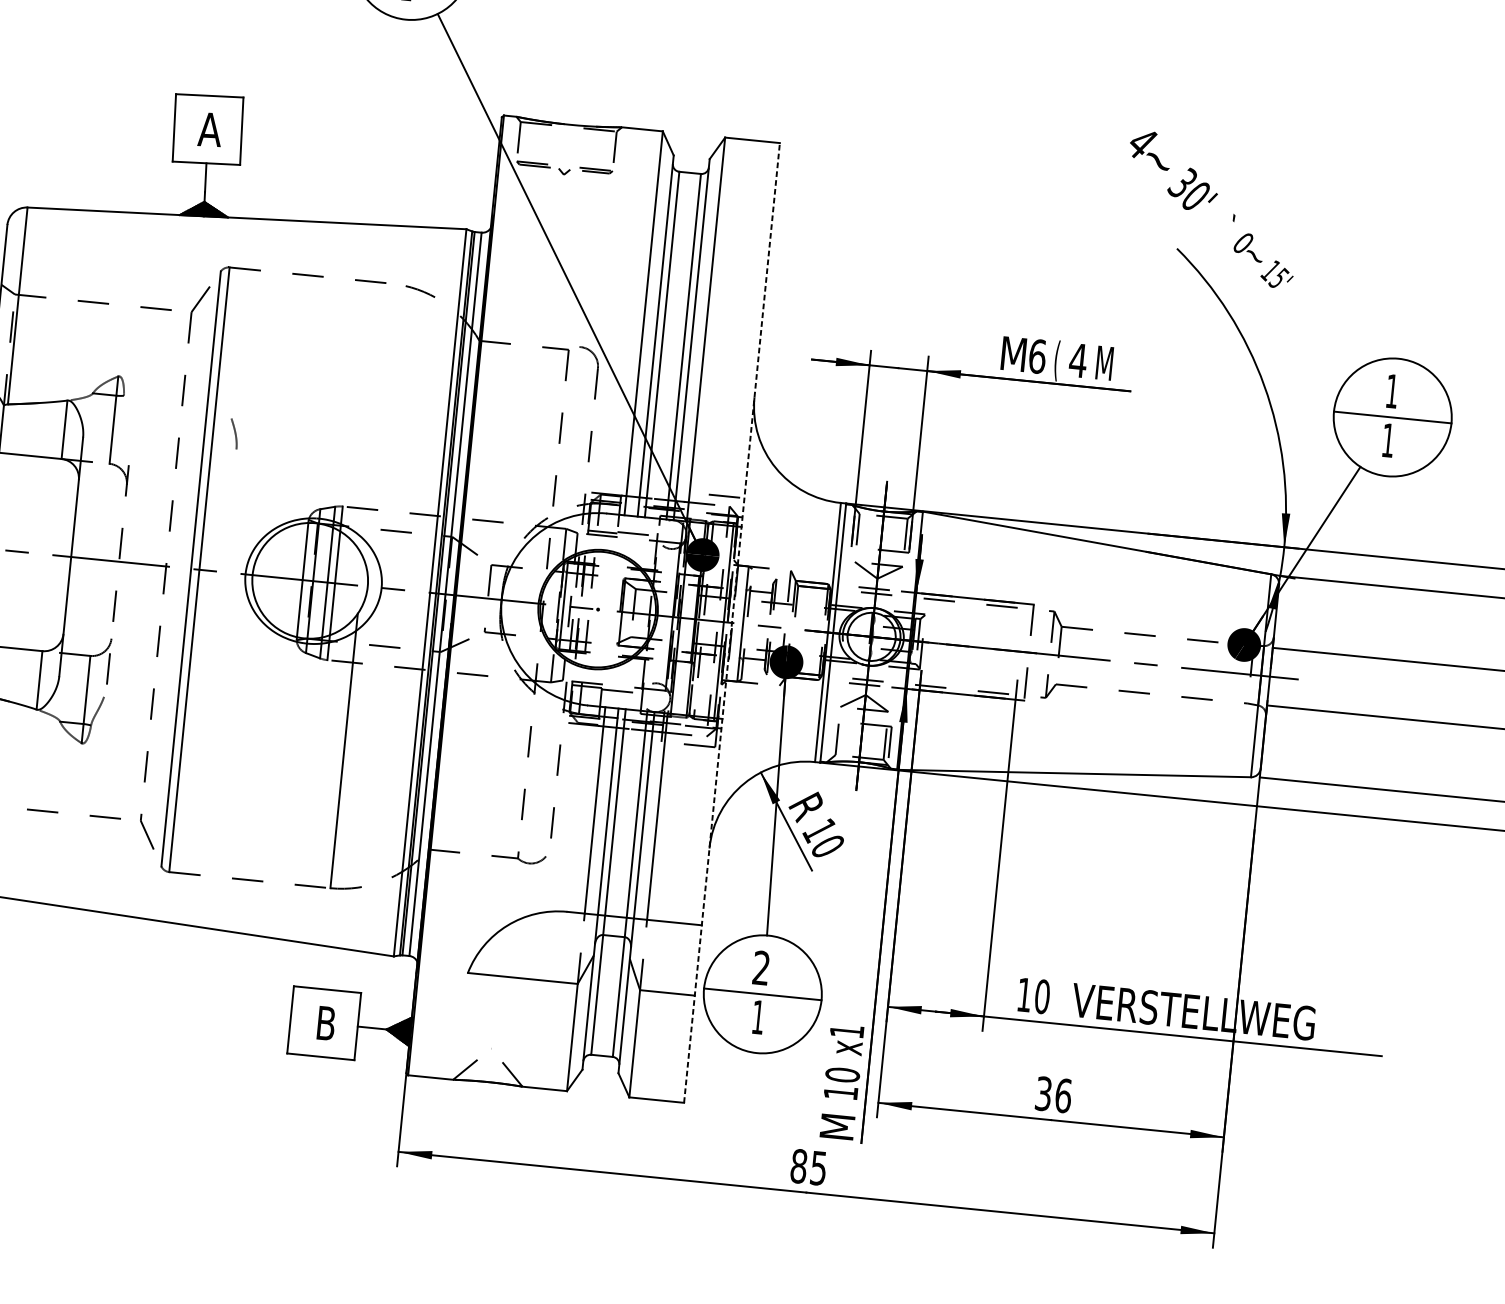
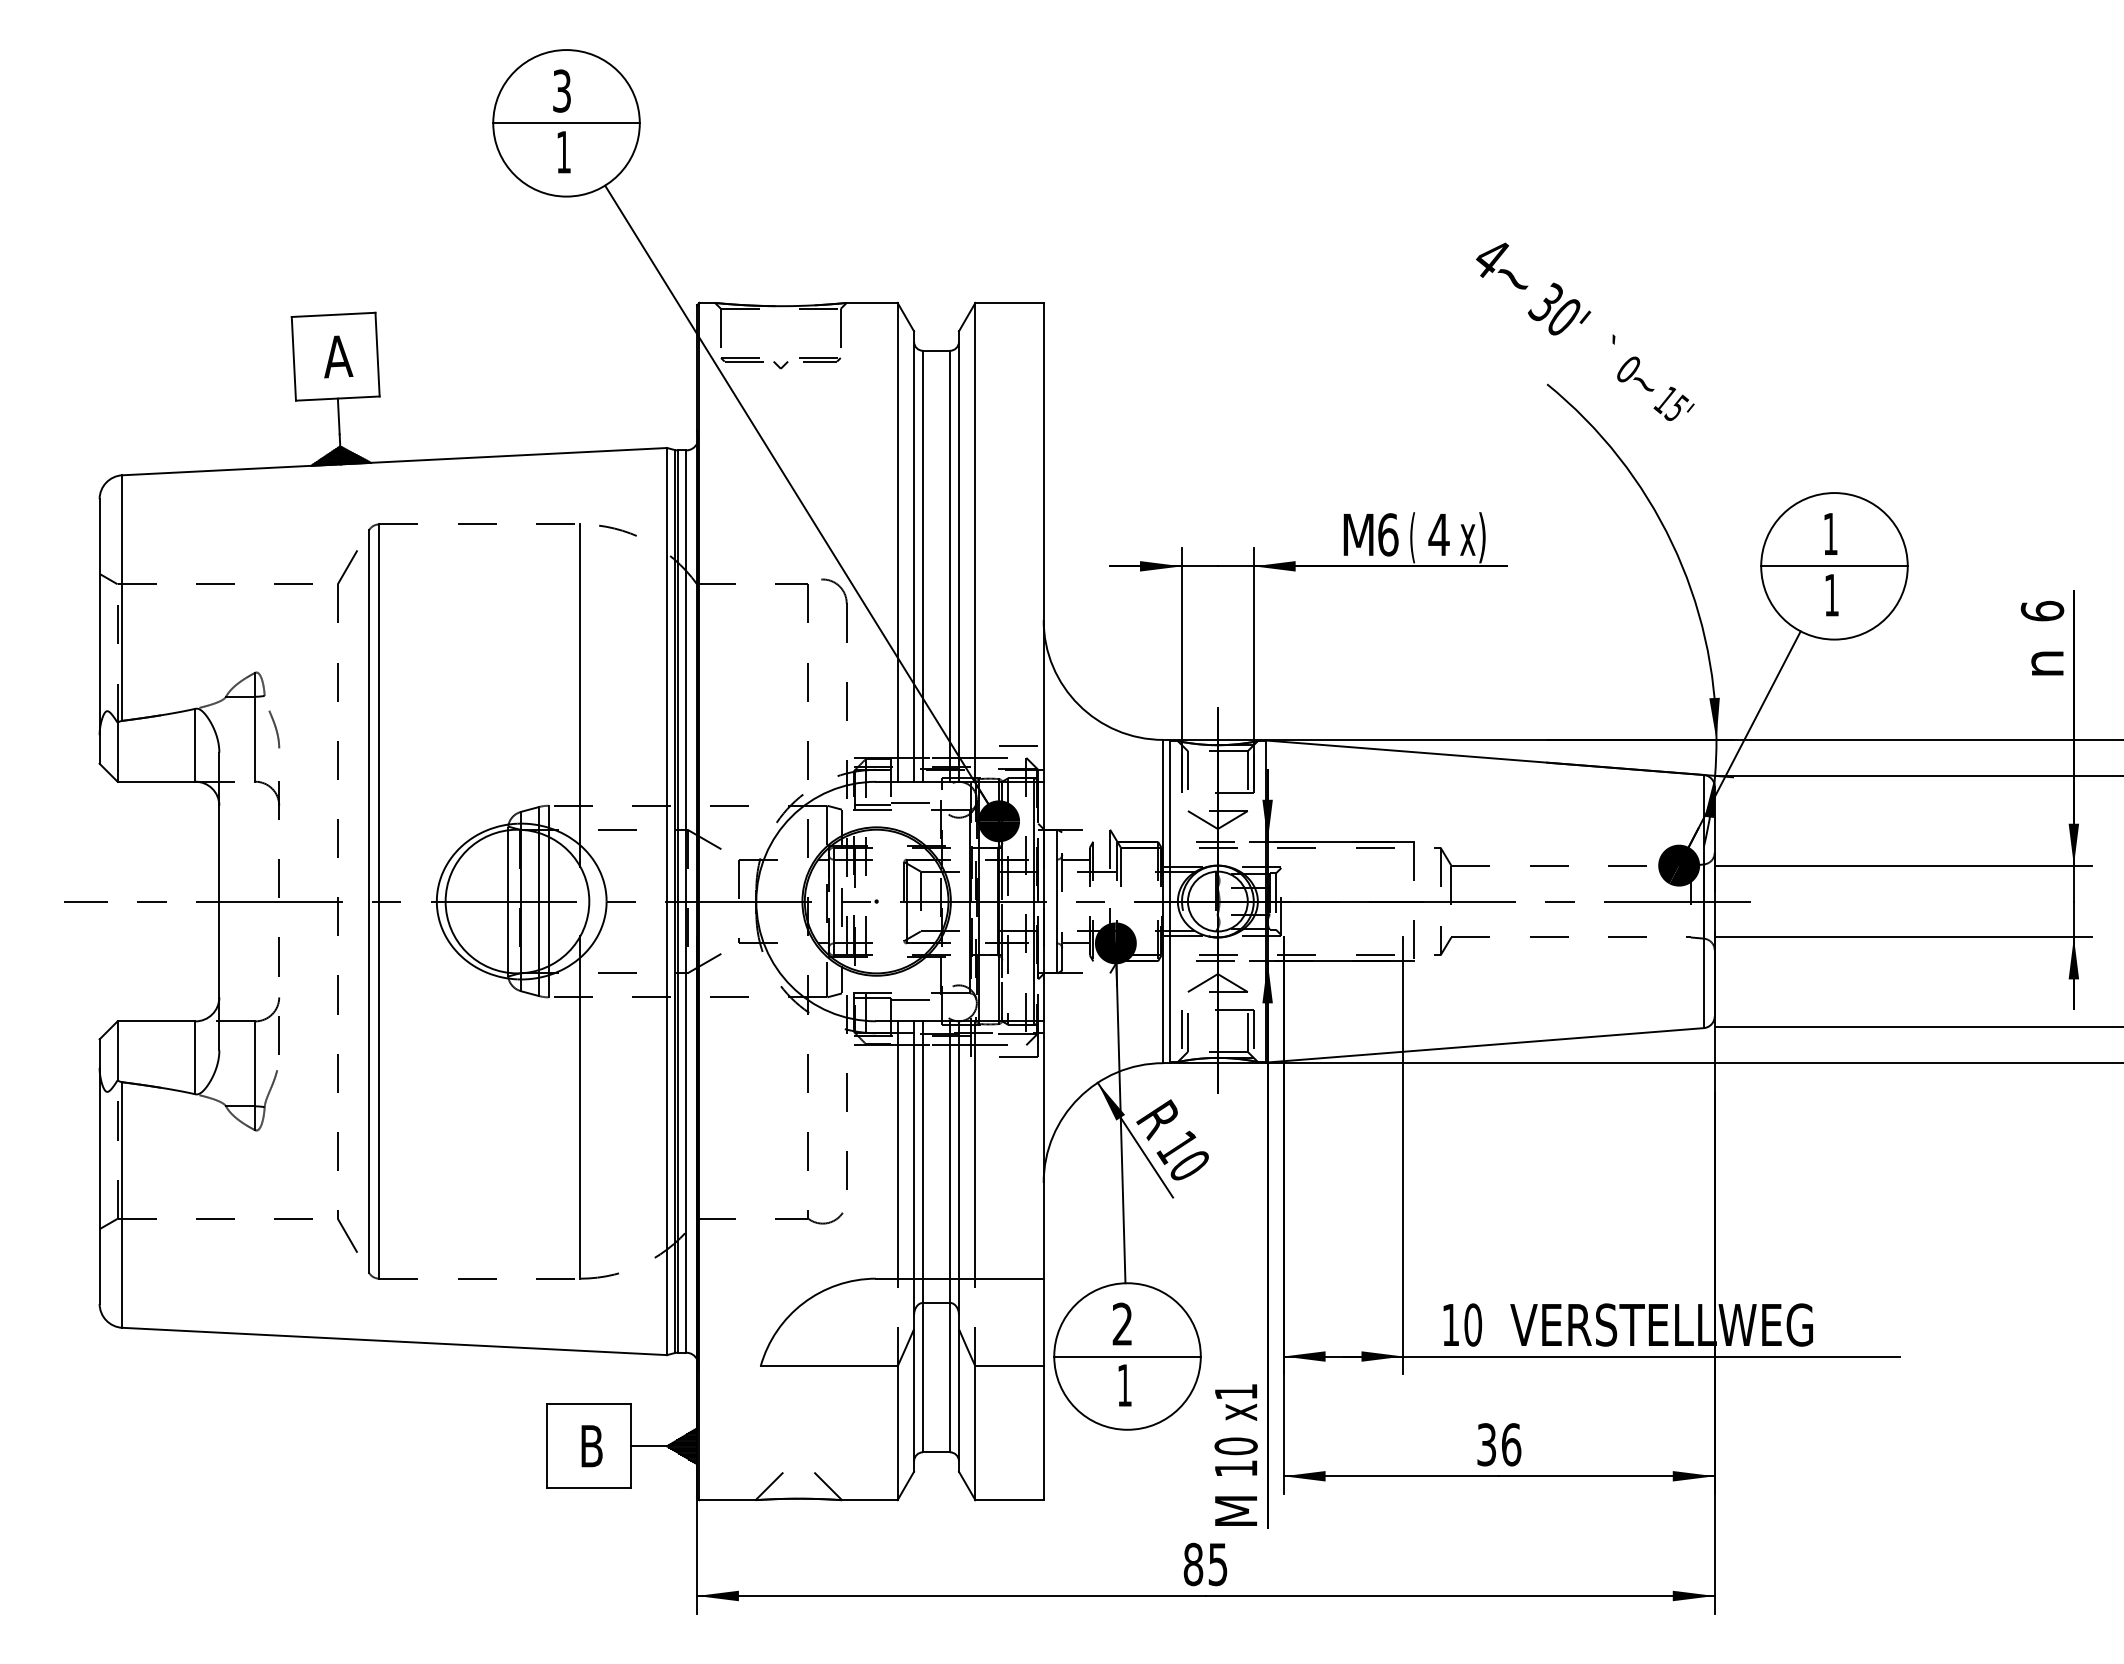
text: (1104, 365) -> (1472, 537), M -> x)
line: (377, 420) -> (580, 695), added
curve: (234, 434) -> (275, 729), moved
line: (731, 622) -> (1043, 901), dashed -> solid
line: (831, 739) -> (1181, 1033), added

